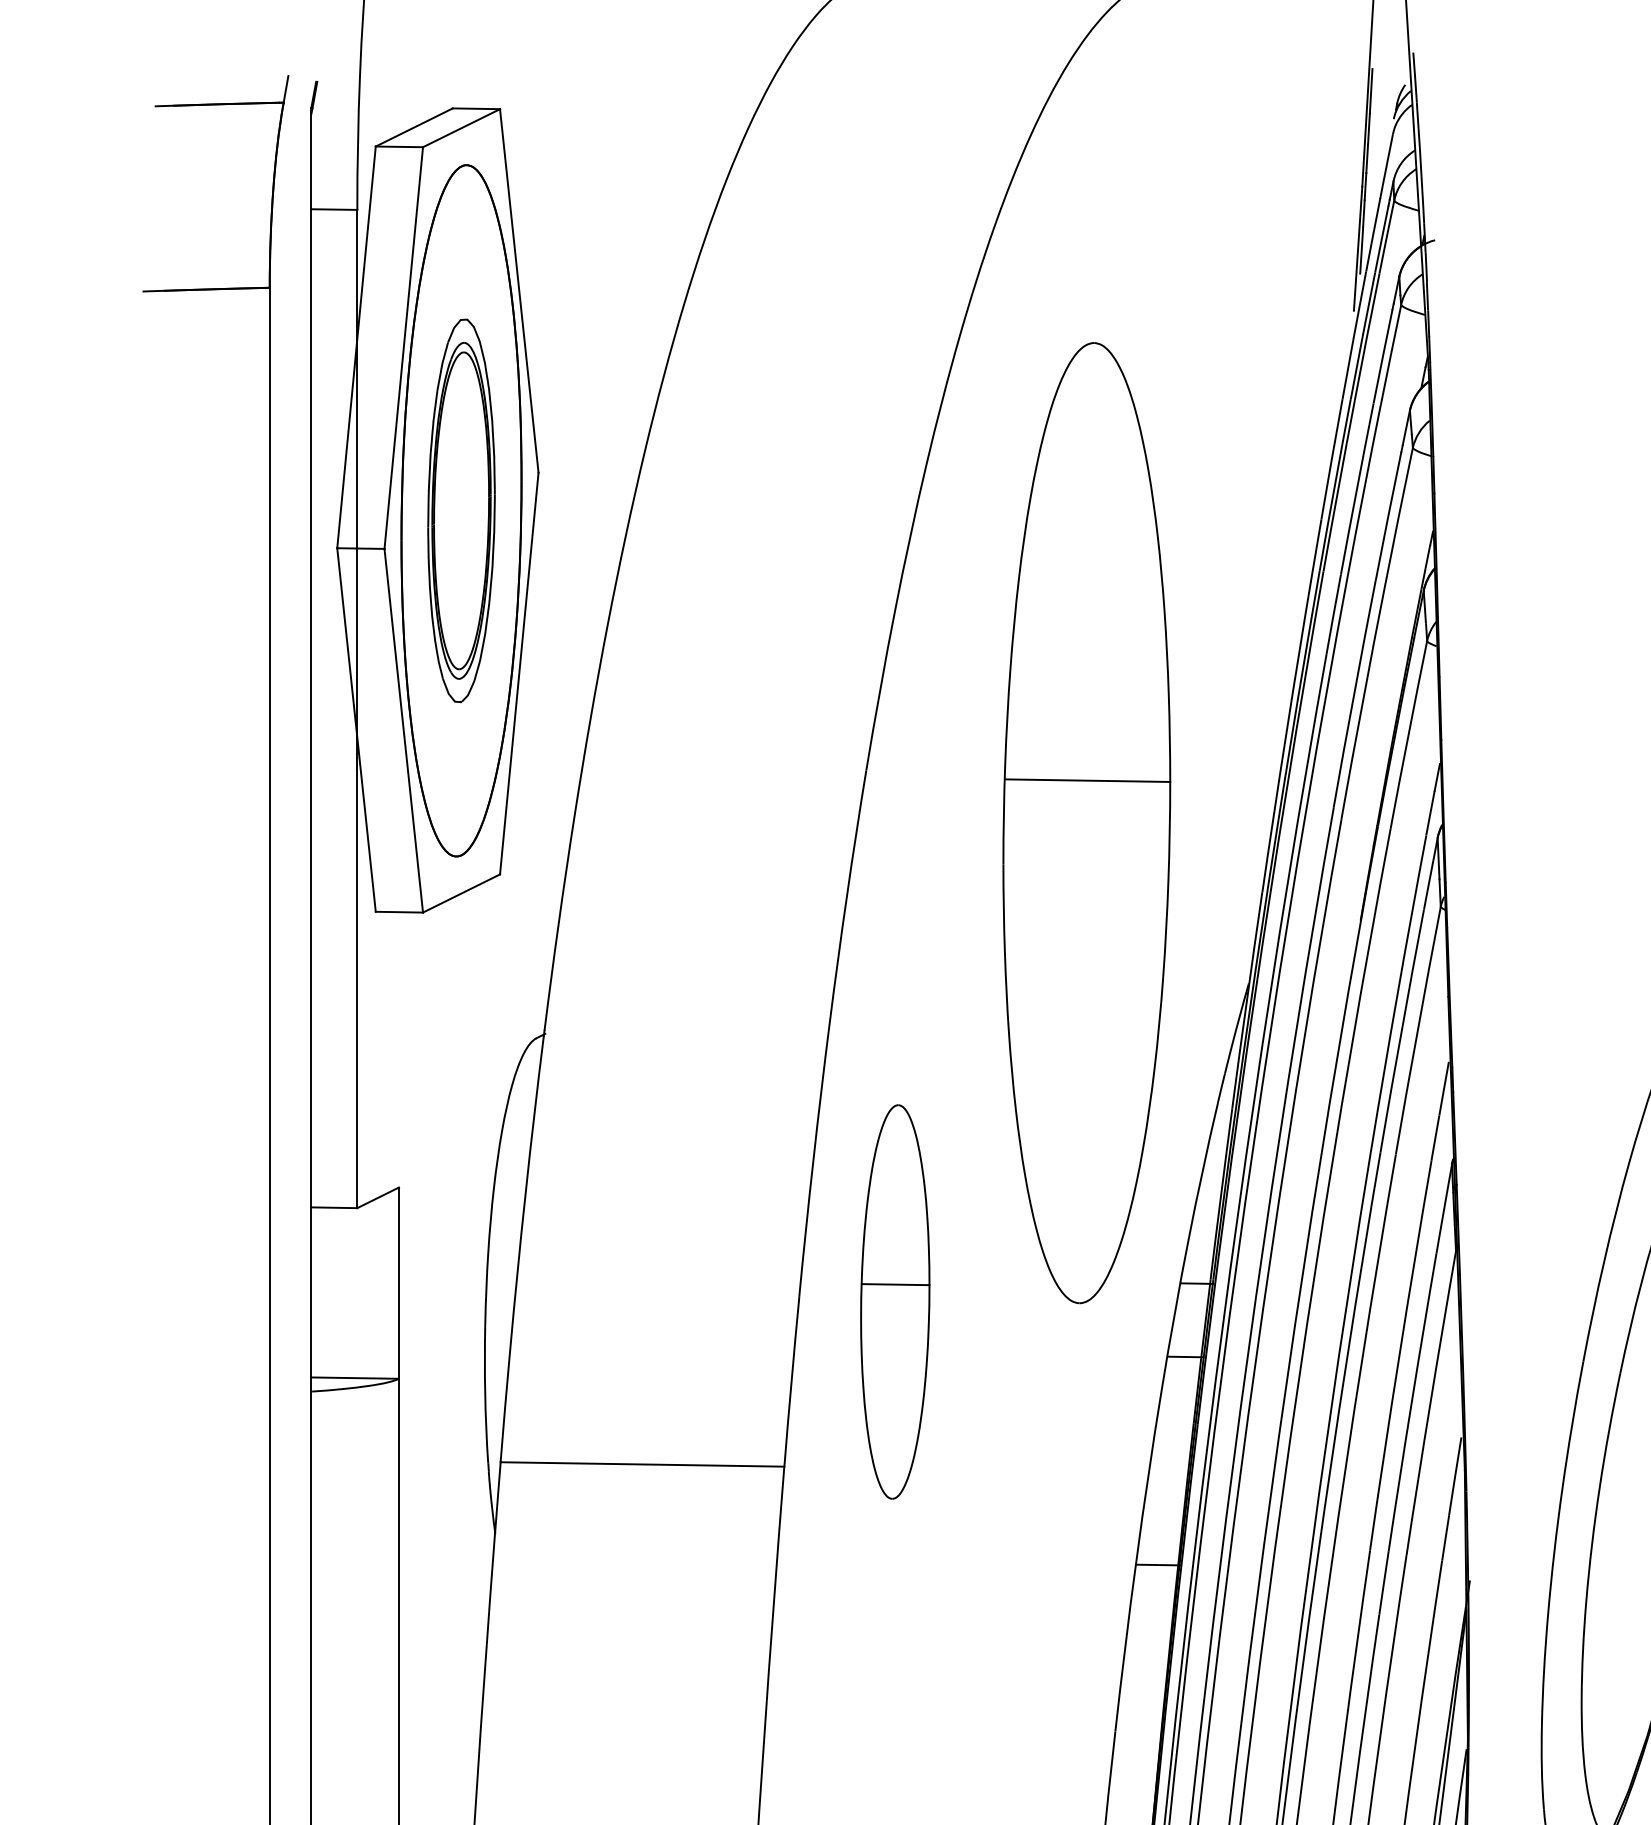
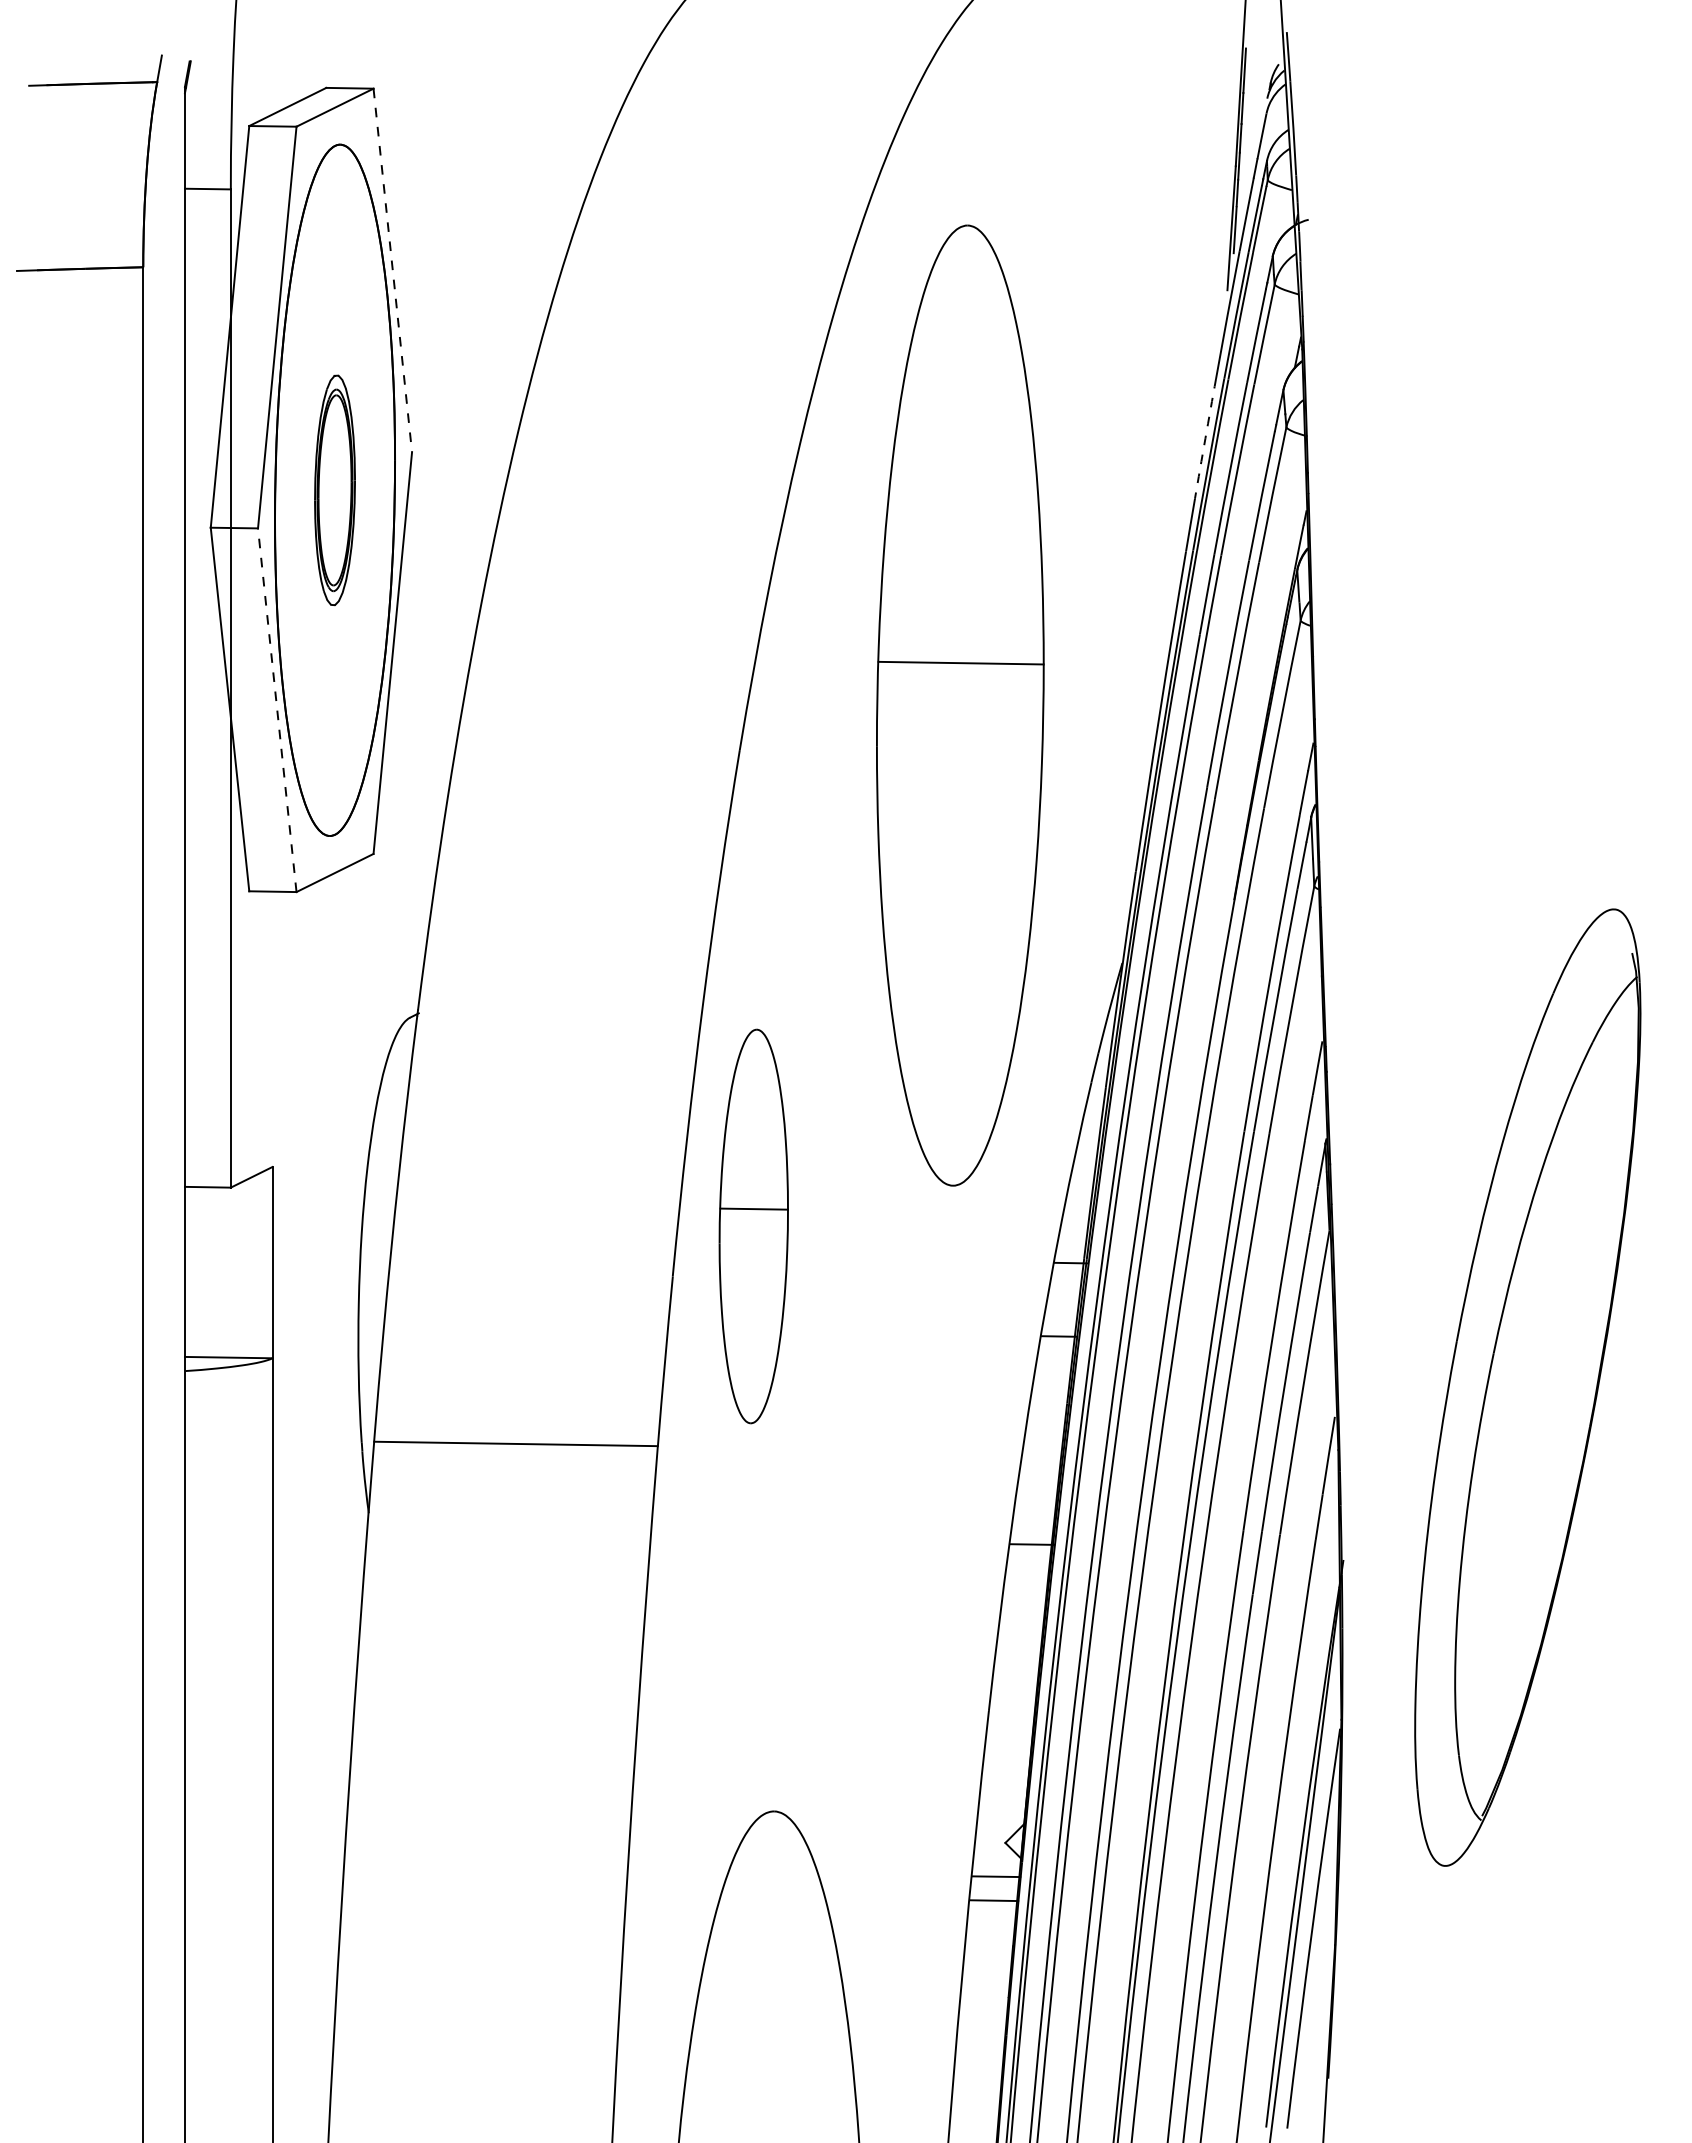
line: (518, 291) -> (392, 270), solid -> dashed
arc: (1331, 459) -> (1205, 438), solid -> dashed
part: (460, 511) -> (334, 490), size x0.6
line: (403, 731) -> (277, 710), solid -> dashed
part: (1086, 823) -> (960, 705), moved
part: (894, 1302) -> (753, 1226), moved

